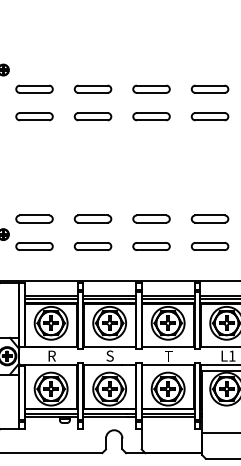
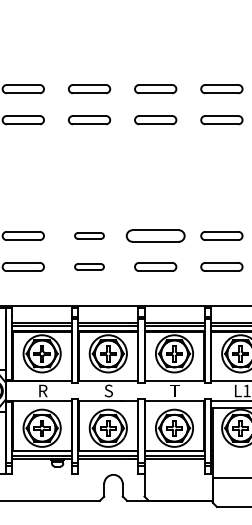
part: (92, 218) -> (88, 235), size x0.7
part: (151, 218) -> (155, 235), size x1.4
part: (92, 246) -> (88, 266), size x0.7

